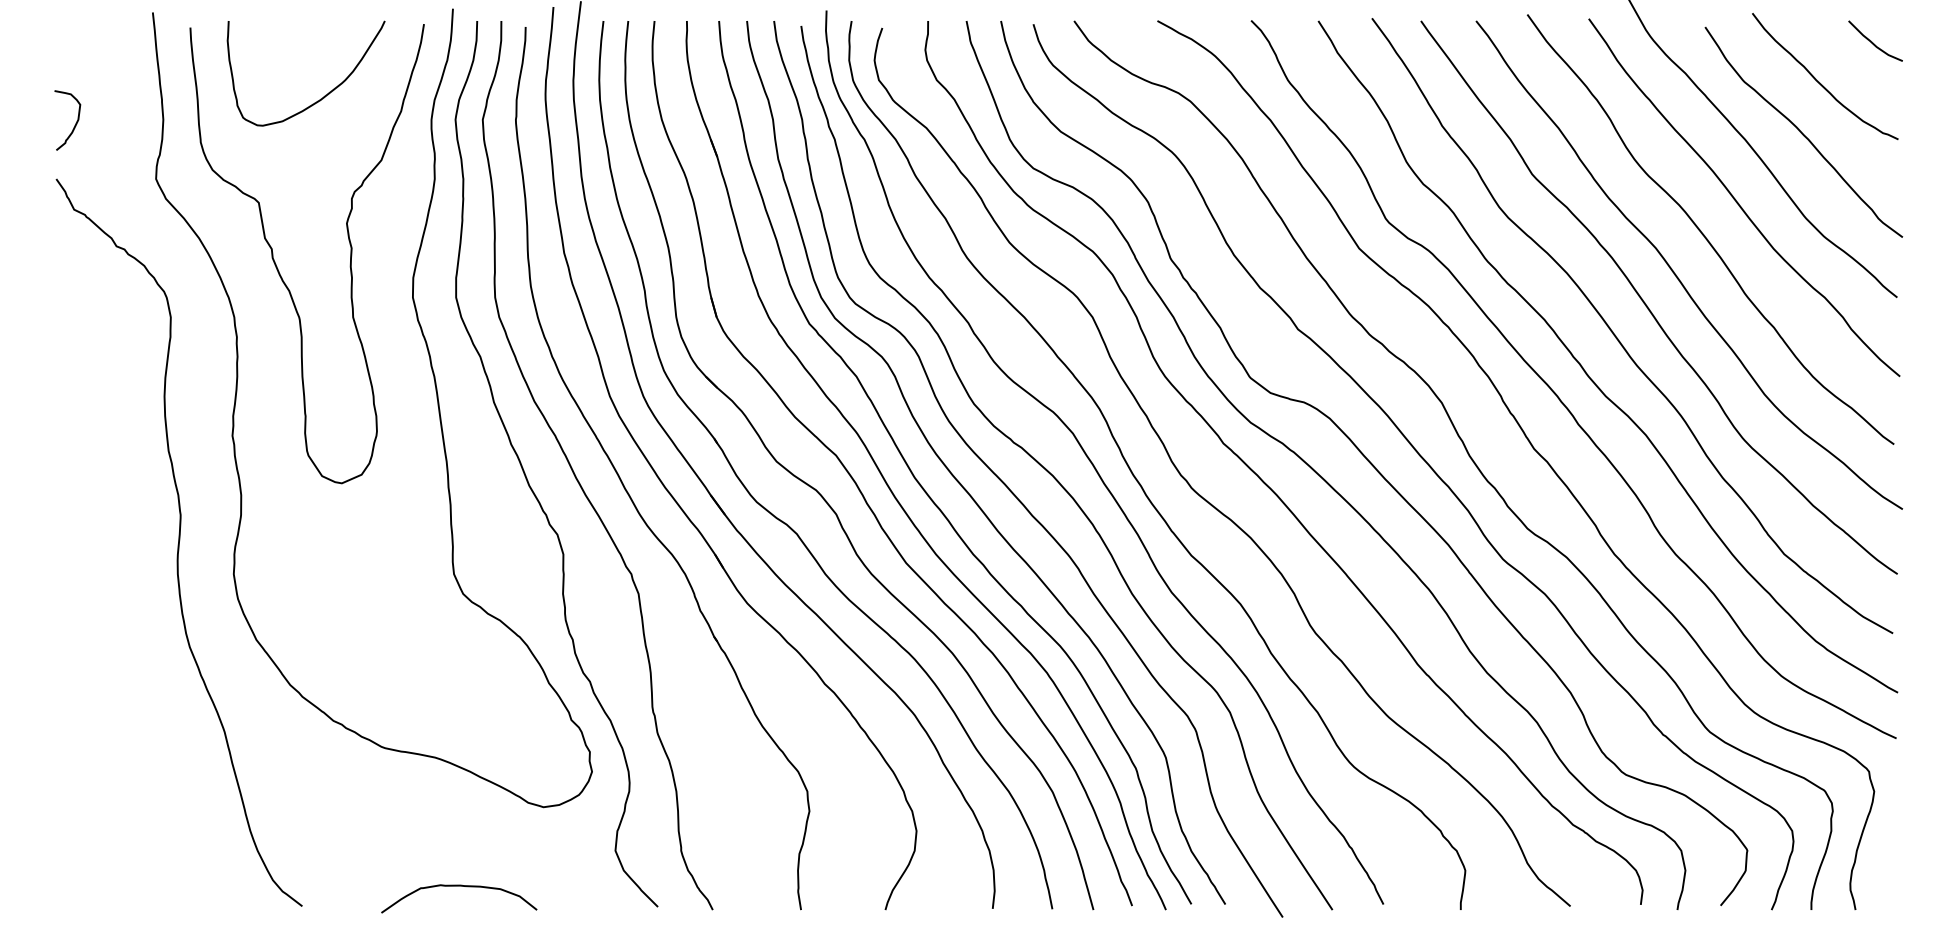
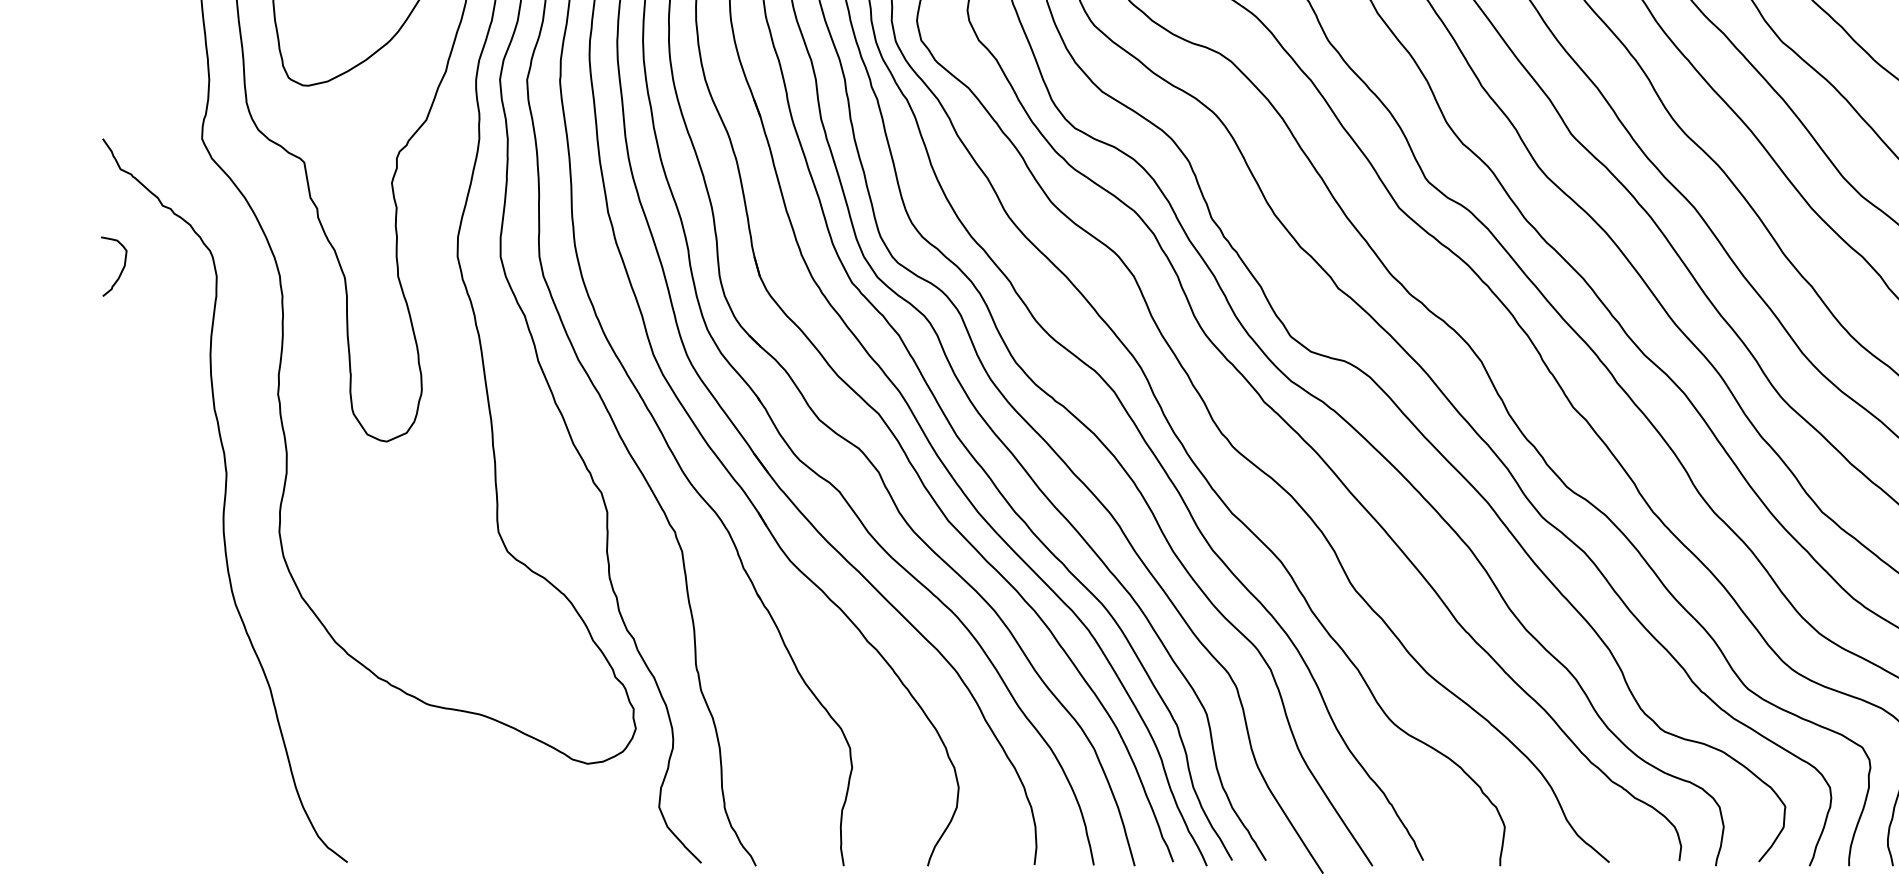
curve: (75, 123) -> (121, 269), moved
curve: (459, 886) -> (503, 842), removed

